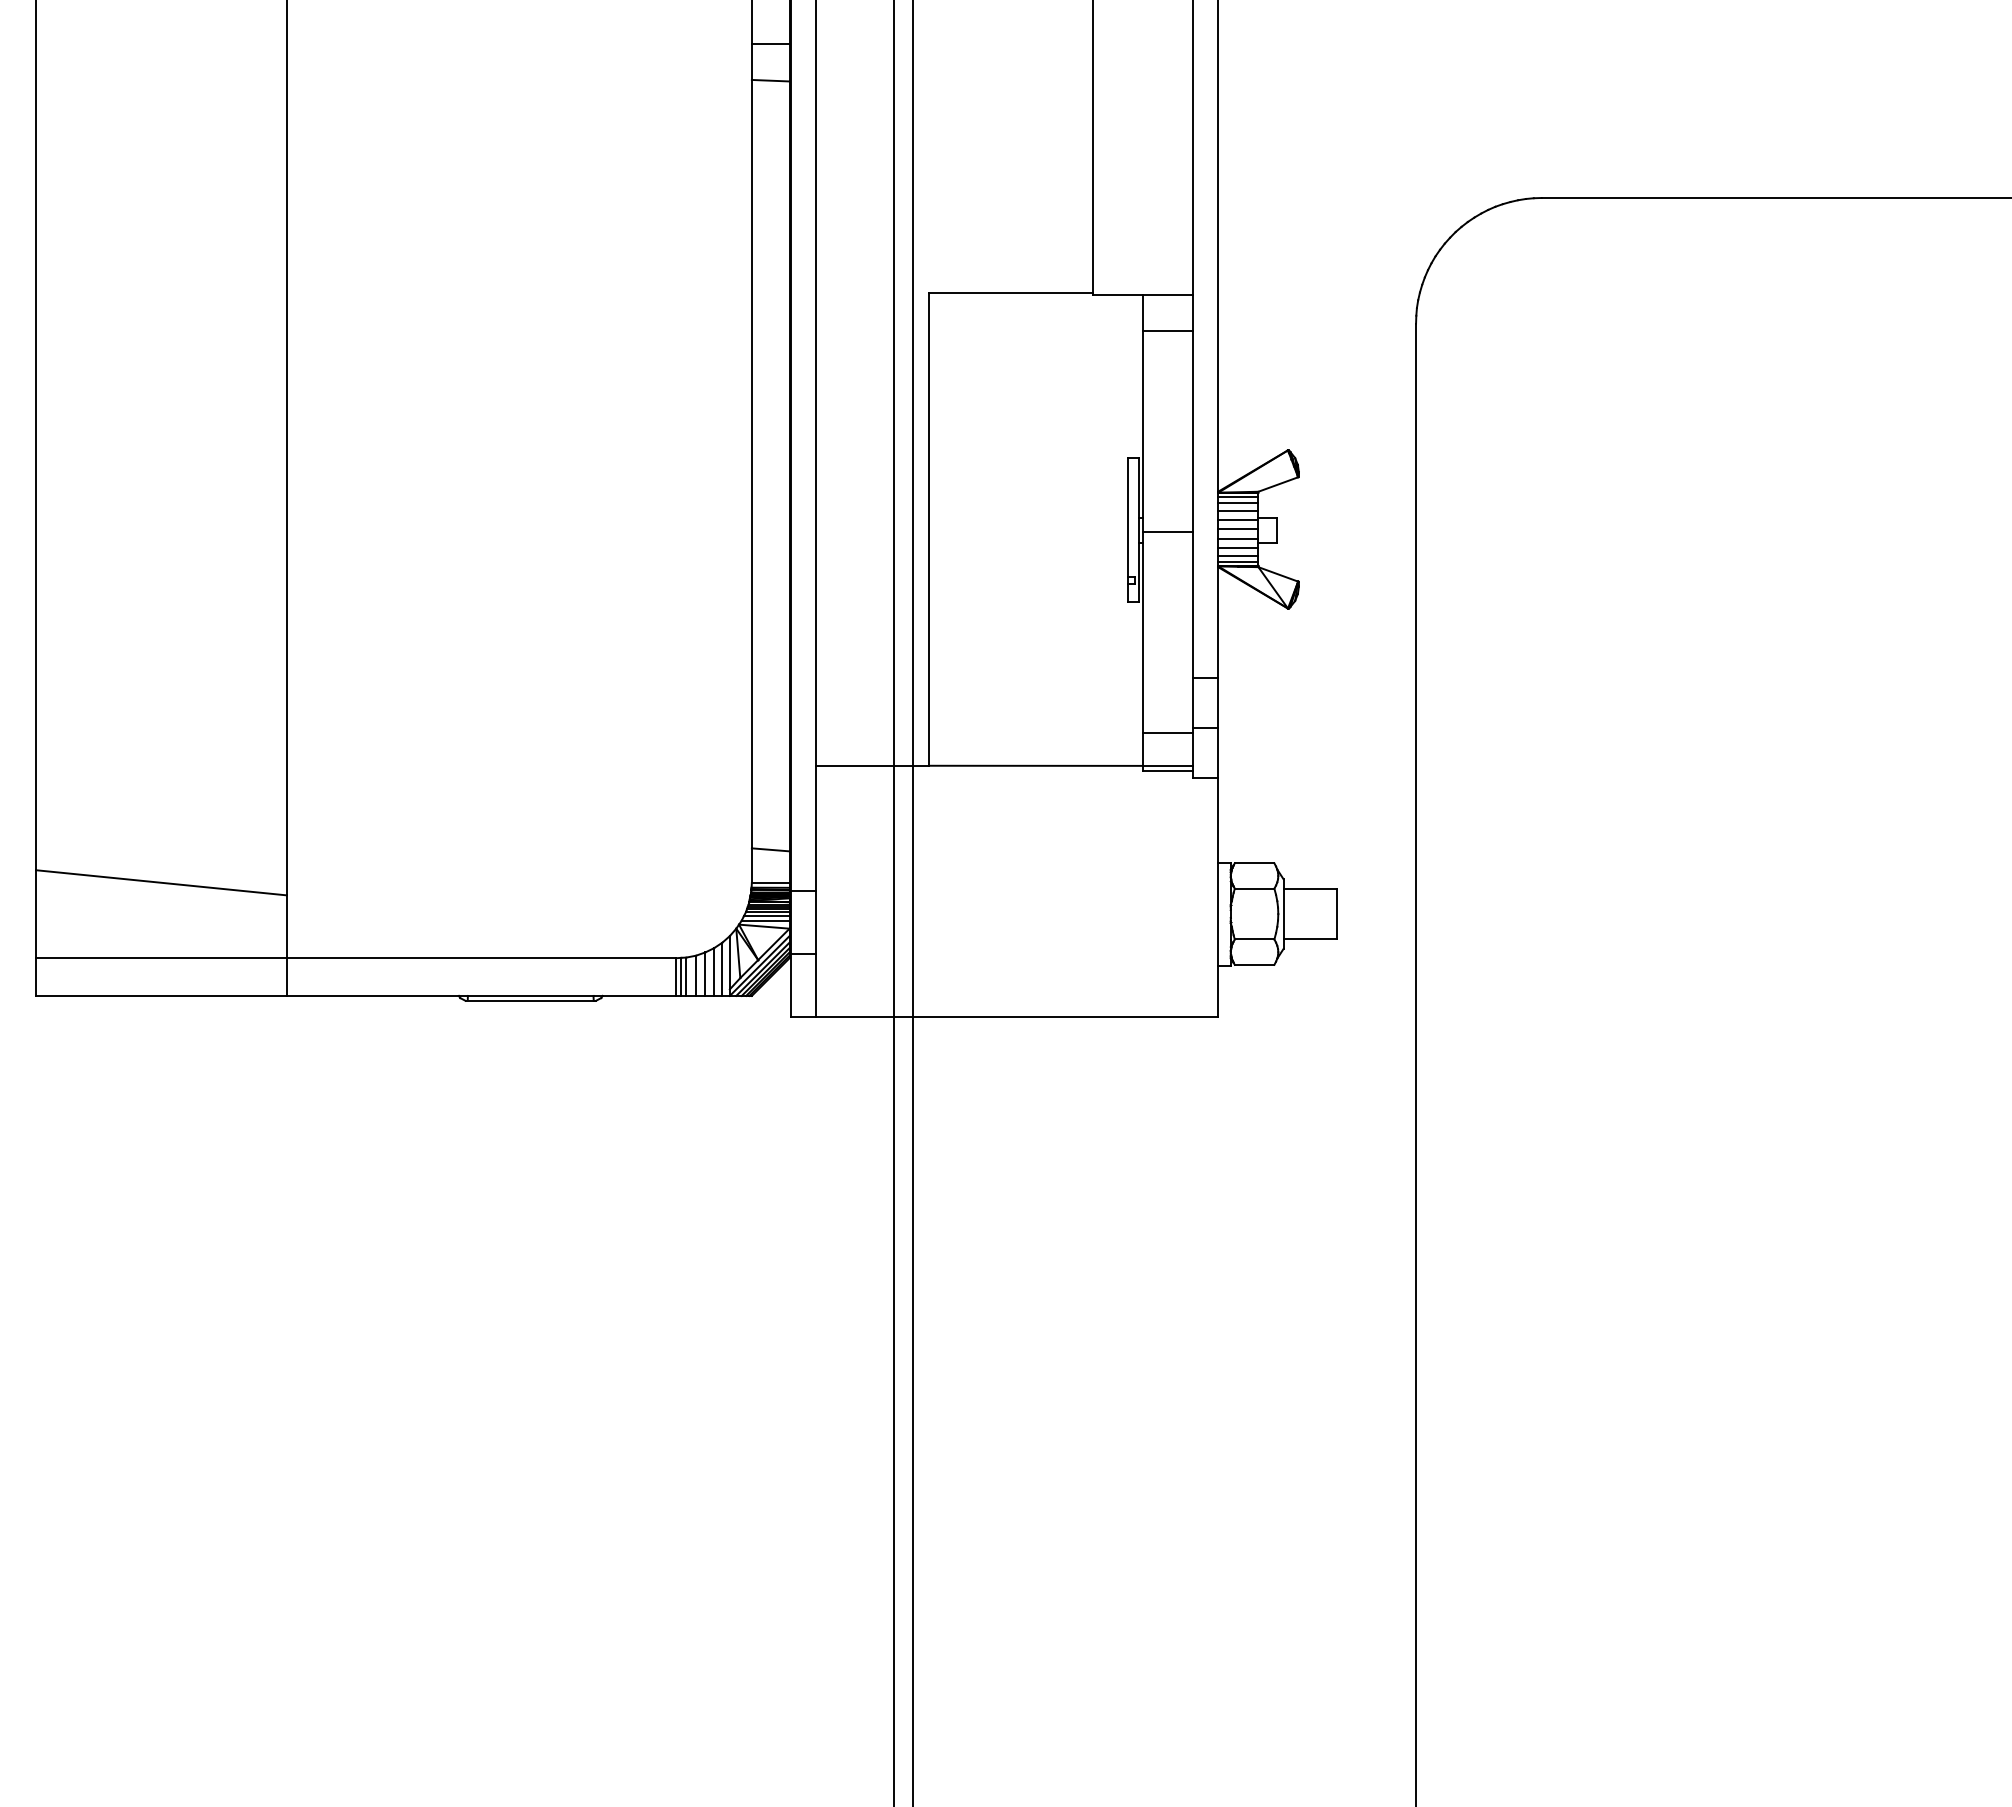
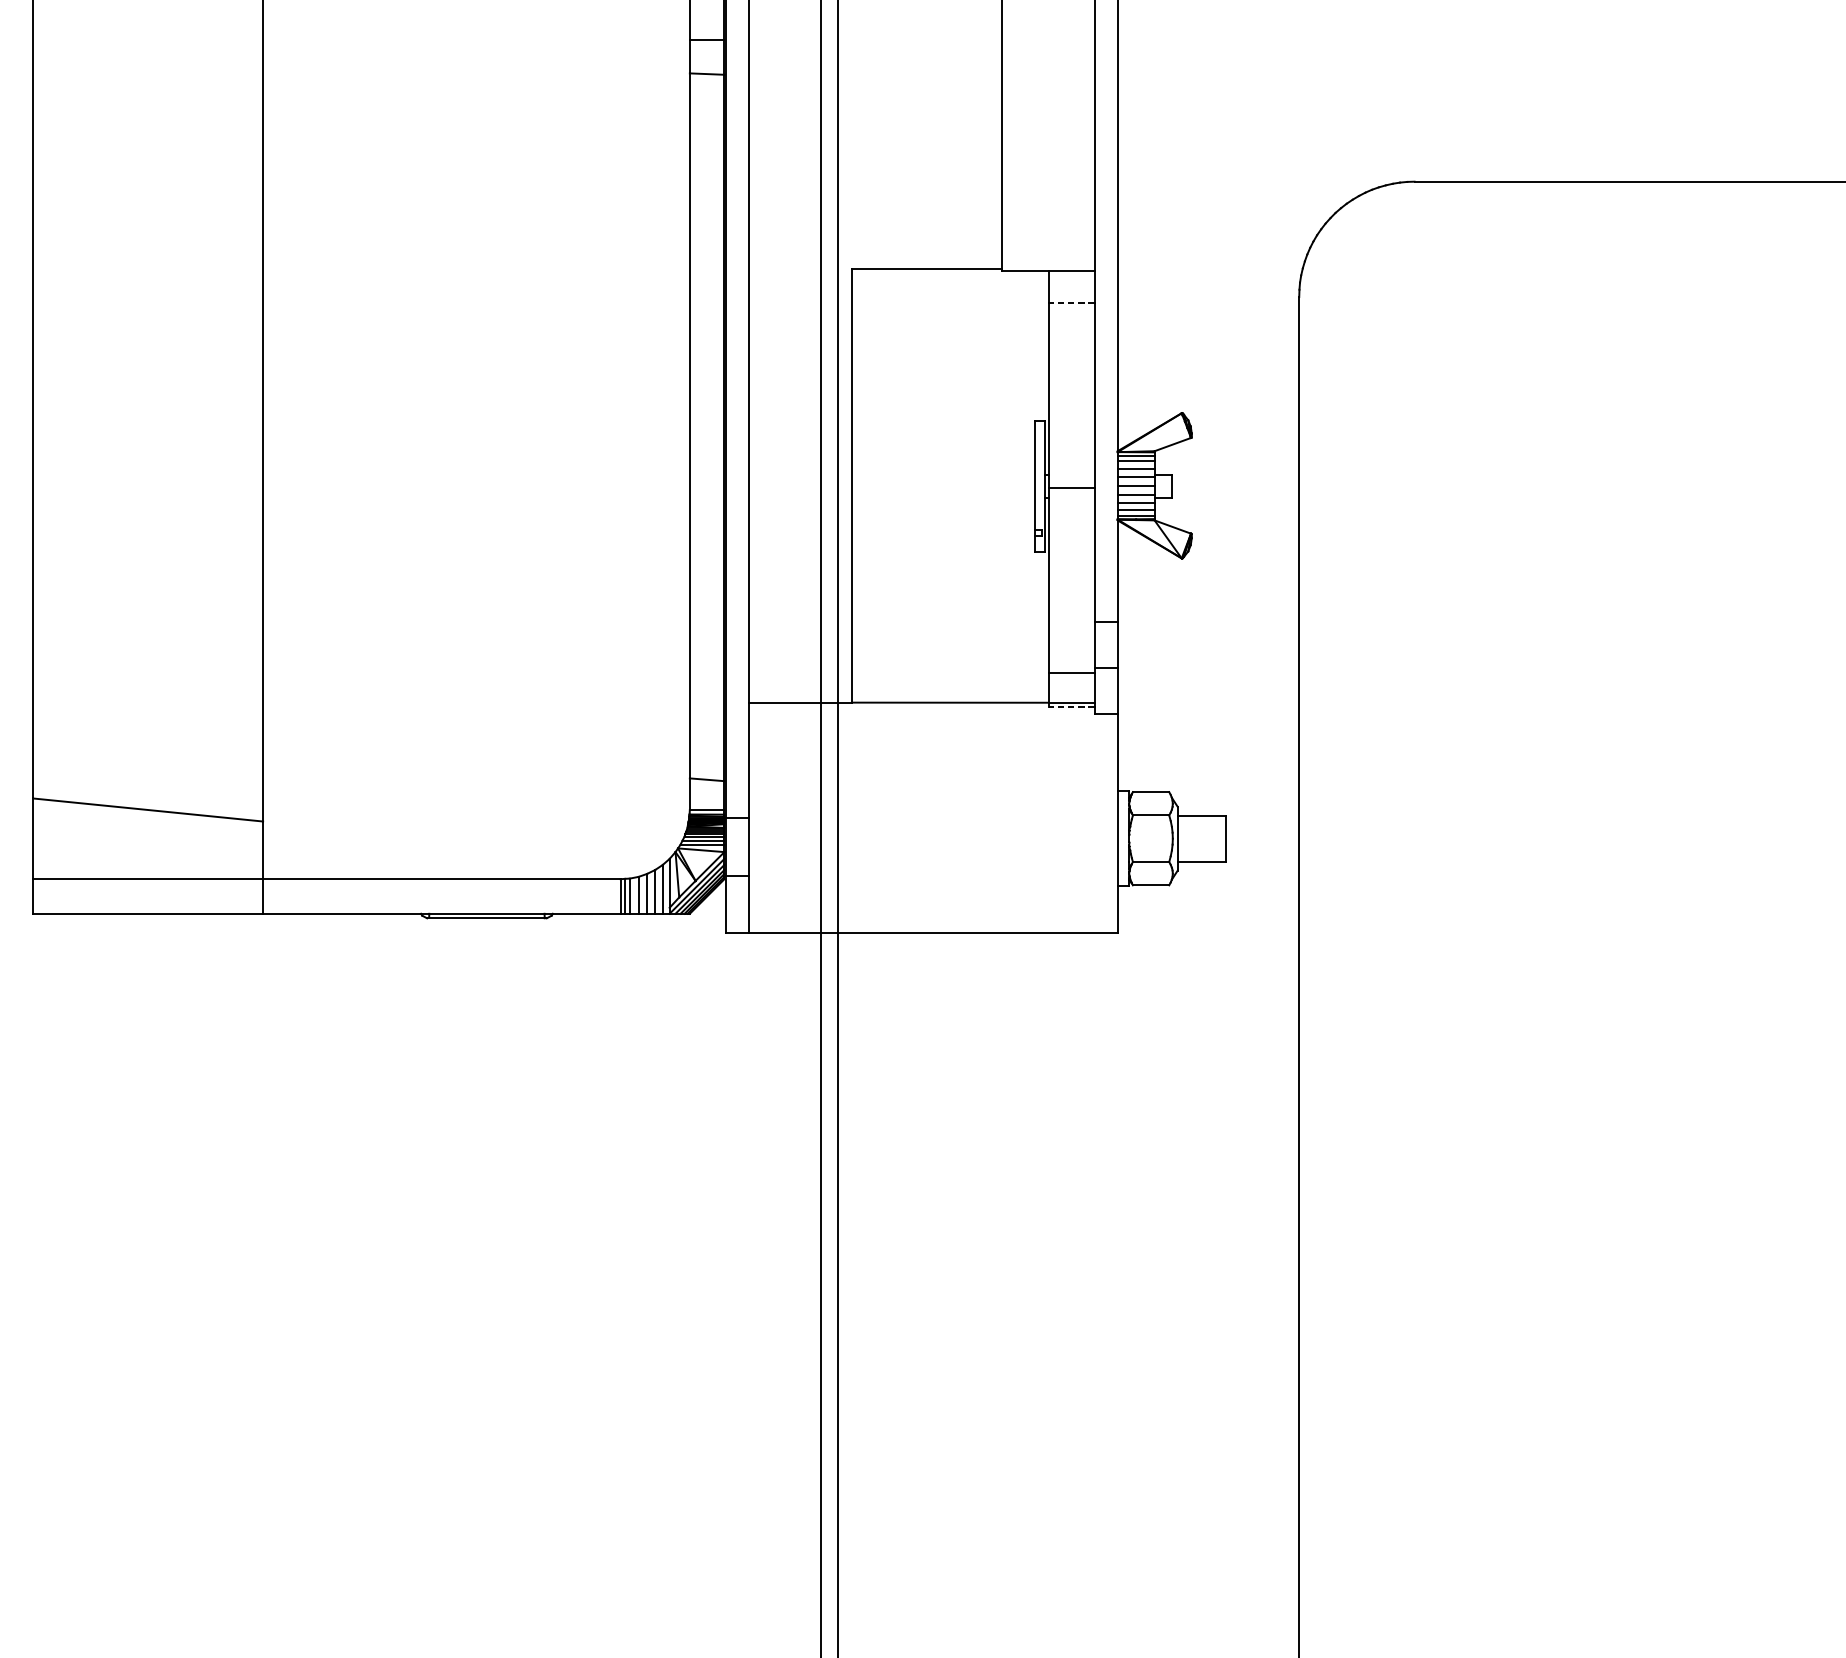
line: (1167, 330) -> (1071, 303), solid -> dashed
line: (1167, 770) -> (1071, 706), solid -> dashed

